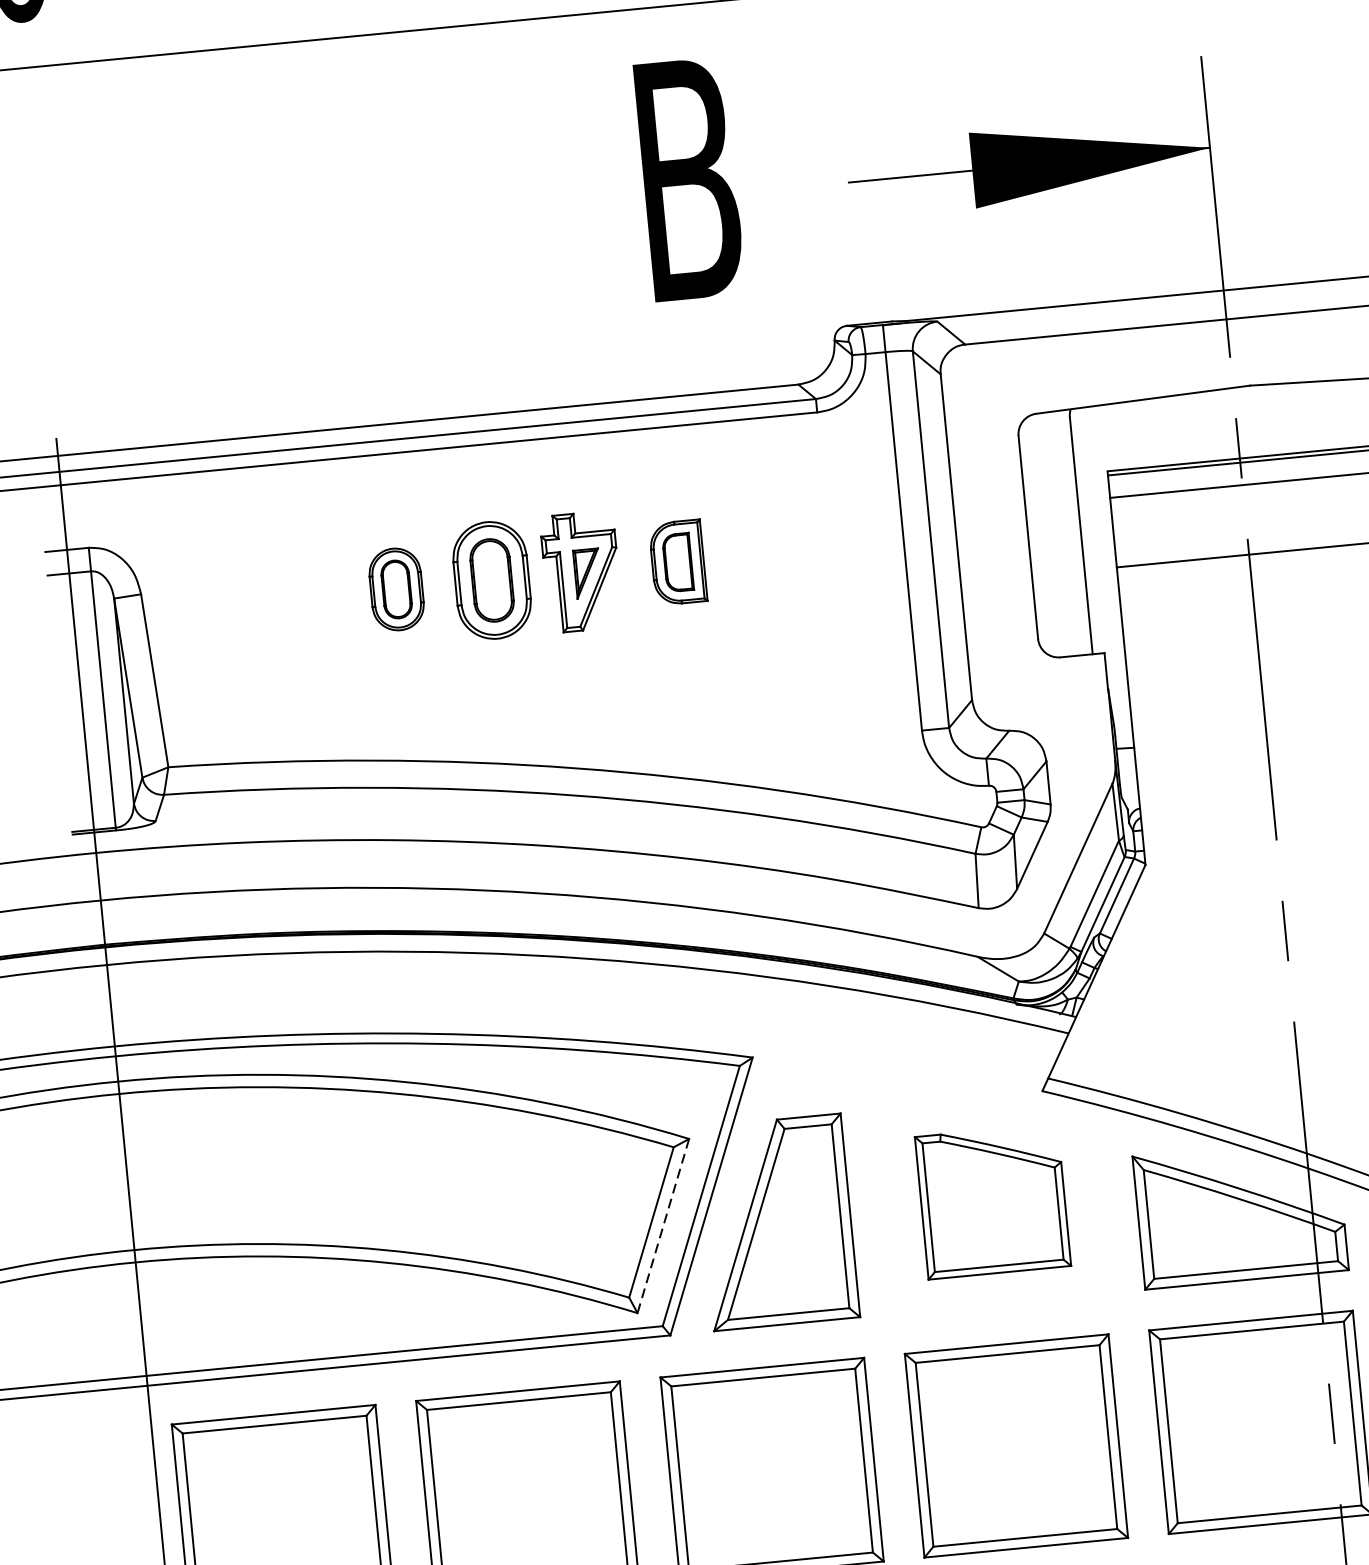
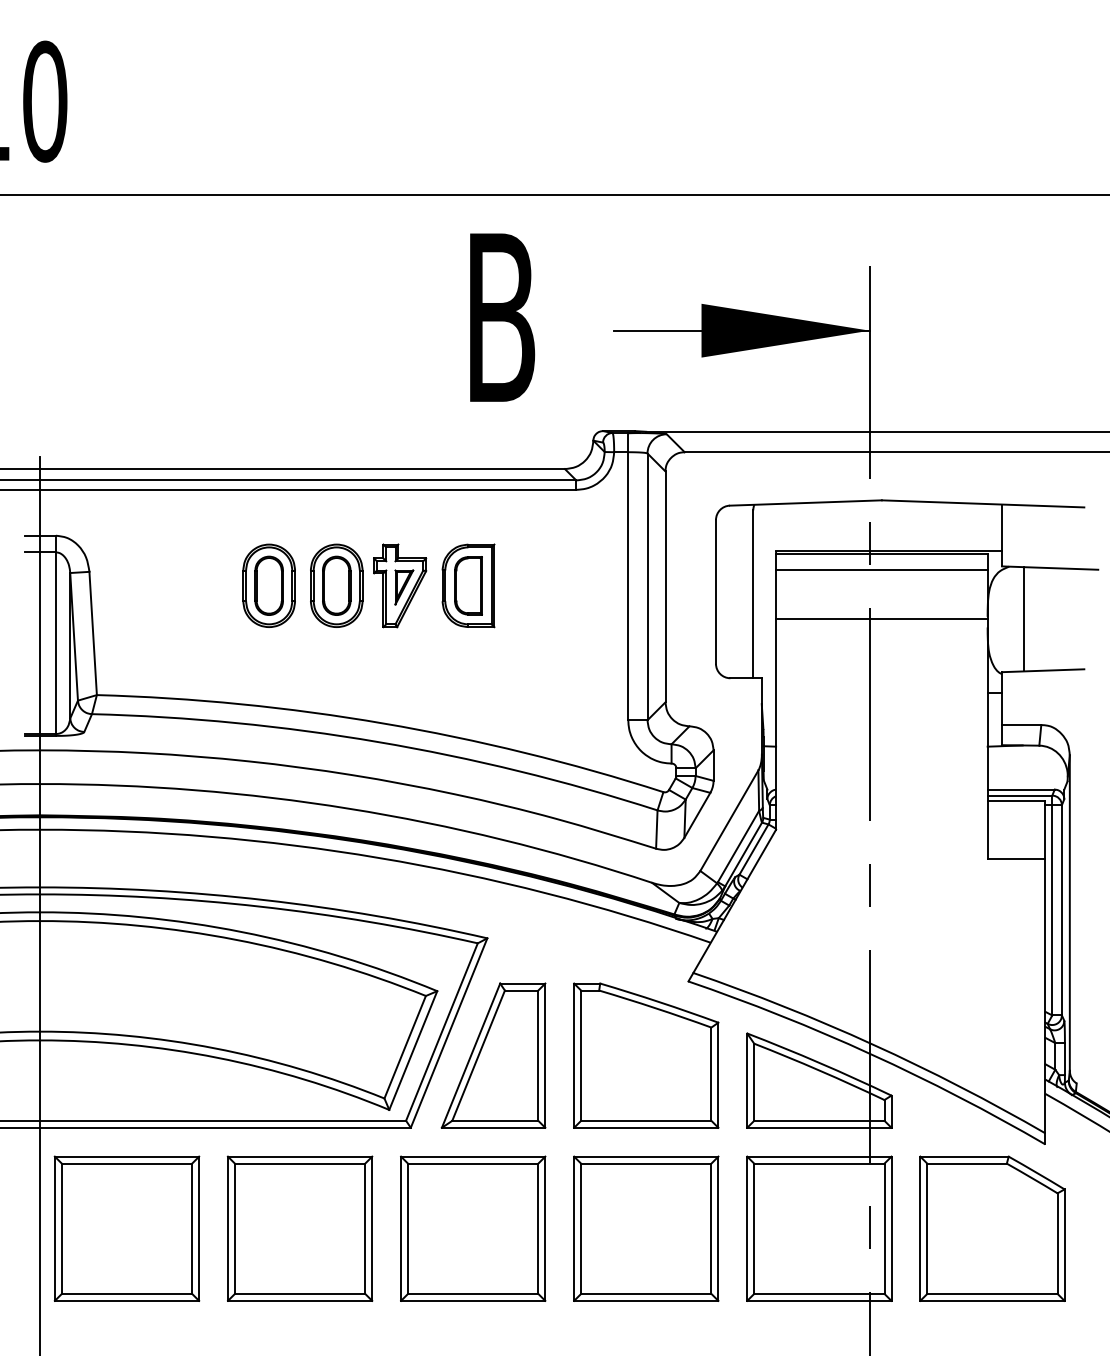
part: (678, 562) -> (468, 585), size x1.43
part: (395, 589) -> (268, 585), size x1.43
part: (993, 1201) -> (646, 1055), size x1.43
line: (663, 1227) -> (413, 1051), dashed -> solid

